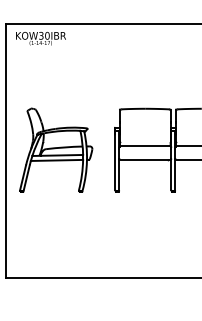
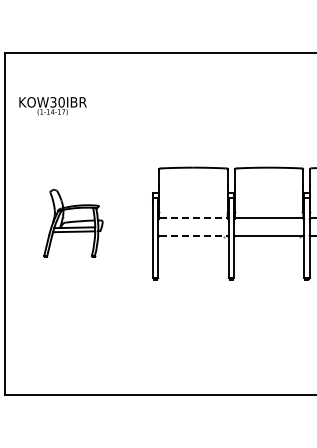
text: (40, 38) -> (52, 106), moved
line: (145, 146) -> (194, 218), solid -> dashed
part: (56, 150) -> (73, 223), size x0.6
line: (145, 159) -> (194, 236), solid -> dashed

